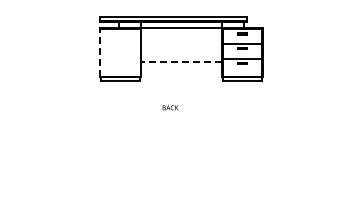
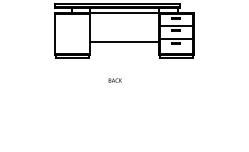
line: (99, 52) -> (55, 33), dashed -> solid
line: (181, 61) -> (124, 41), dashed -> solid

